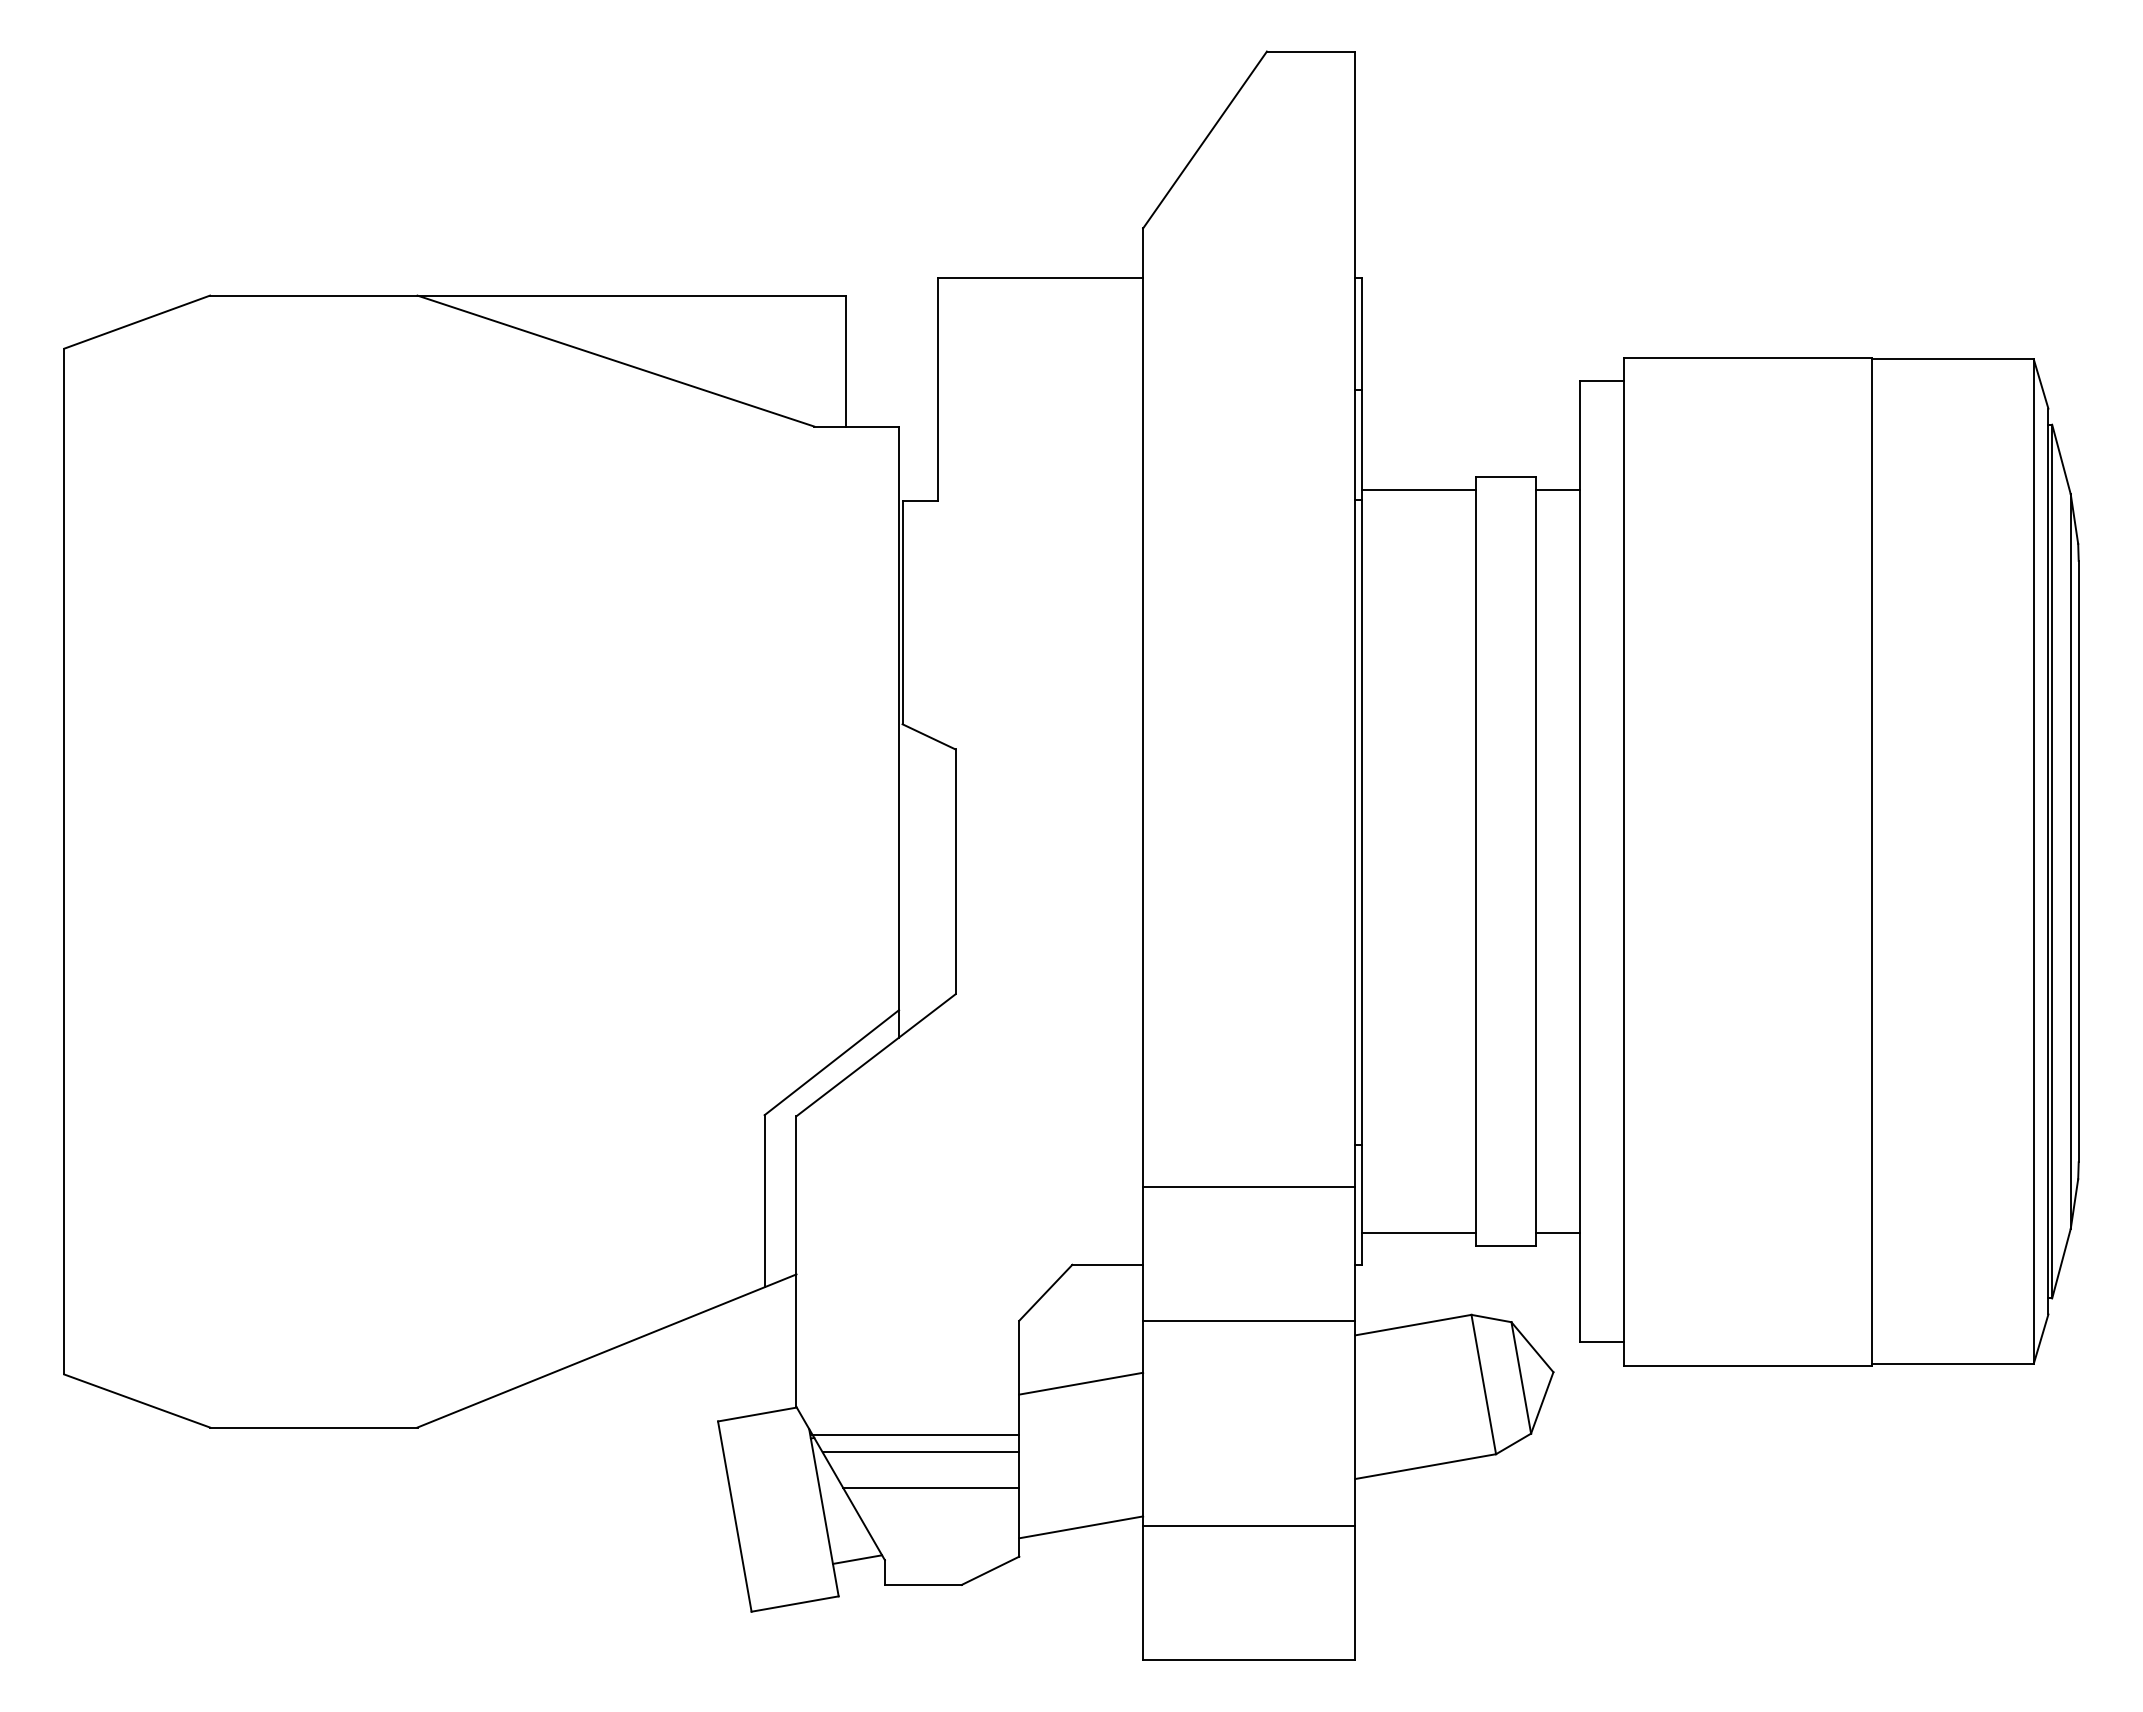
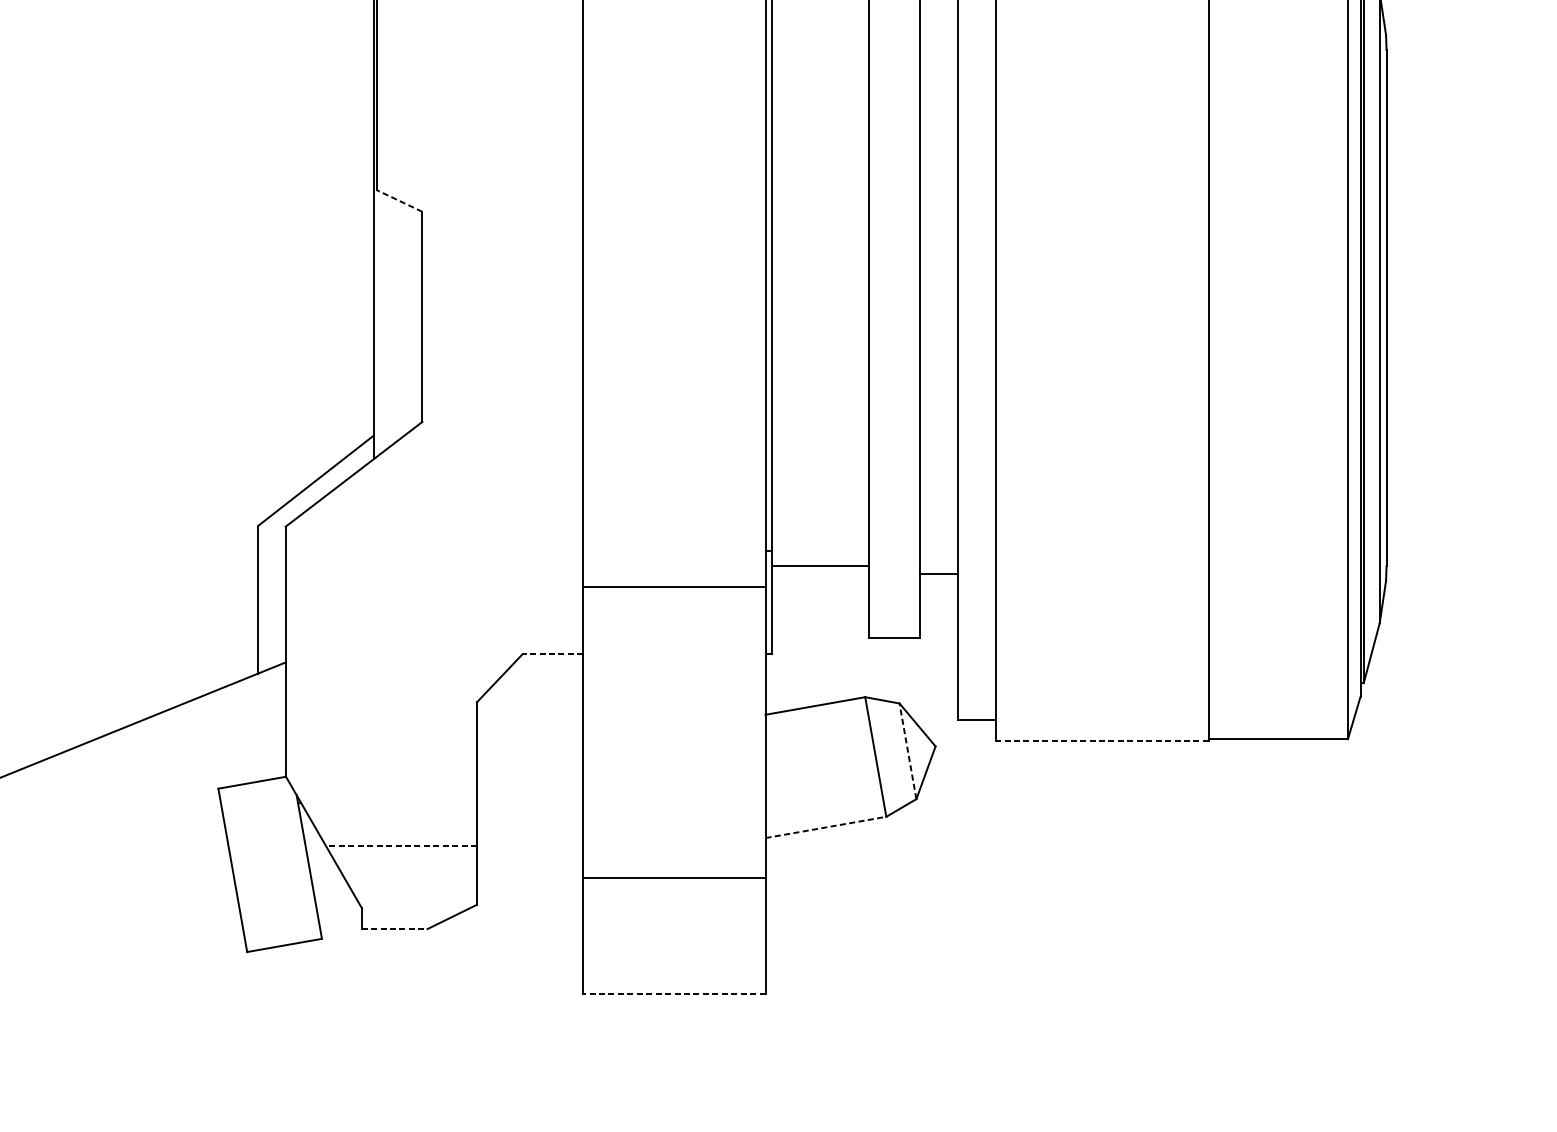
line: (928, 736) -> (399, 200), solid -> dashed
line: (1418, 1232) -> (819, 565), moved
line: (1557, 1232) -> (939, 573), moved
line: (1107, 1264) -> (552, 653), solid -> dashed
line: (1249, 1321) -> (674, 702), removed
line: (1747, 1365) -> (1102, 740), solid -> dashed
line: (1521, 1377) -> (908, 750), solid -> dashed
line: (1081, 1383) -> (530, 756), removed
line: (915, 1434) -> (387, 799), removed
line: (920, 1452) -> (392, 815), removed
line: (1426, 1466) -> (826, 827), solid -> dashed
line: (930, 1487) -> (400, 845), solid -> dashed
line: (1081, 1527) -> (530, 879), removed
line: (857, 1559) -> (338, 907), removed
line: (923, 1584) -> (394, 928), solid -> dashed
line: (1248, 1660) -> (673, 993), solid -> dashed

